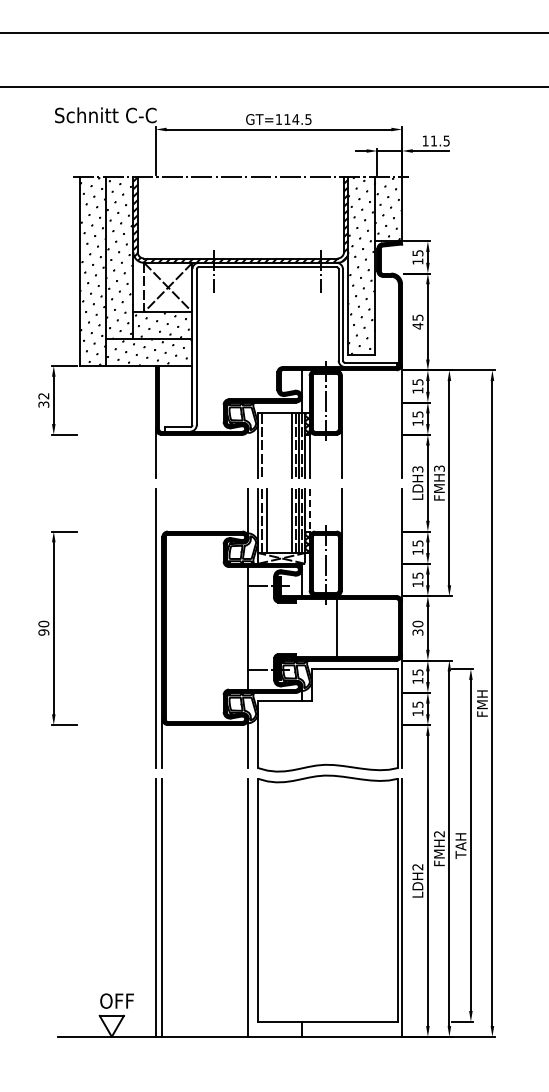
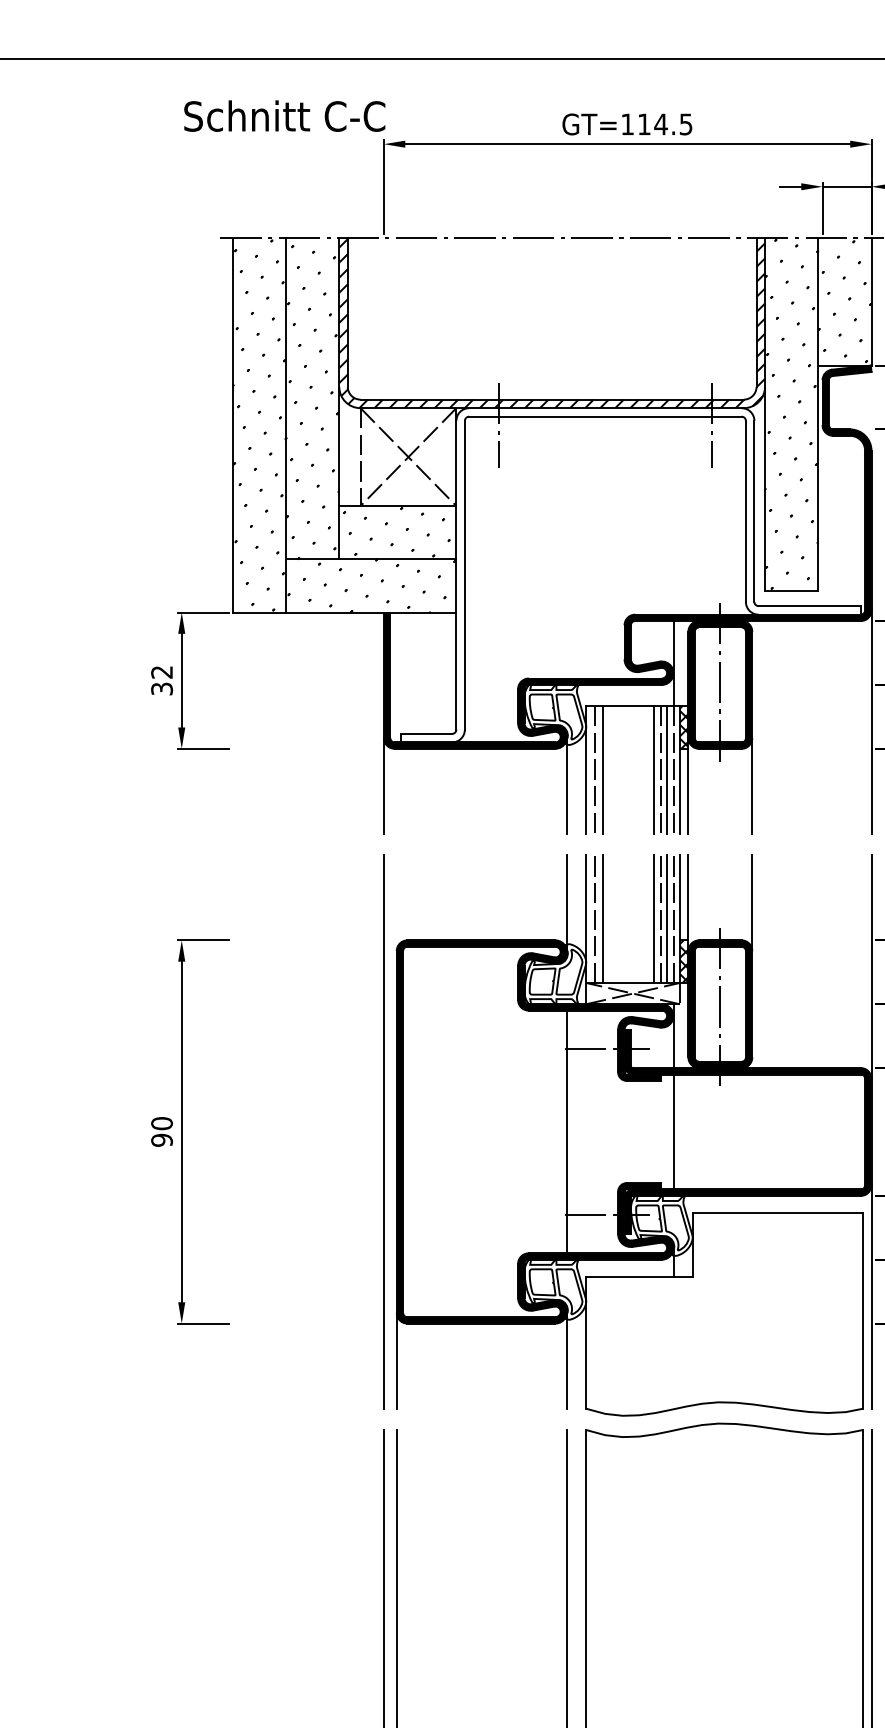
line: (266, 445) -> (602, 769), added
line: (248, 452) -> (567, 783), added
line: (309, 510) -> (688, 898), dashed -> solid
line: (337, 628) -> (674, 1132), moved

